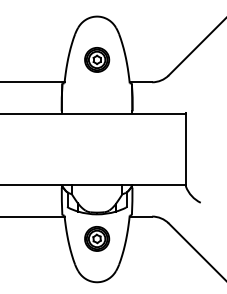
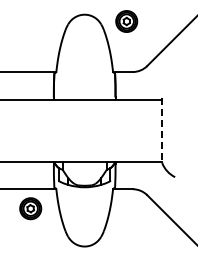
part: (96, 59) -> (126, 21), moved
line: (186, 150) -> (162, 131), solid -> dashed
part: (96, 238) -> (30, 208), moved

